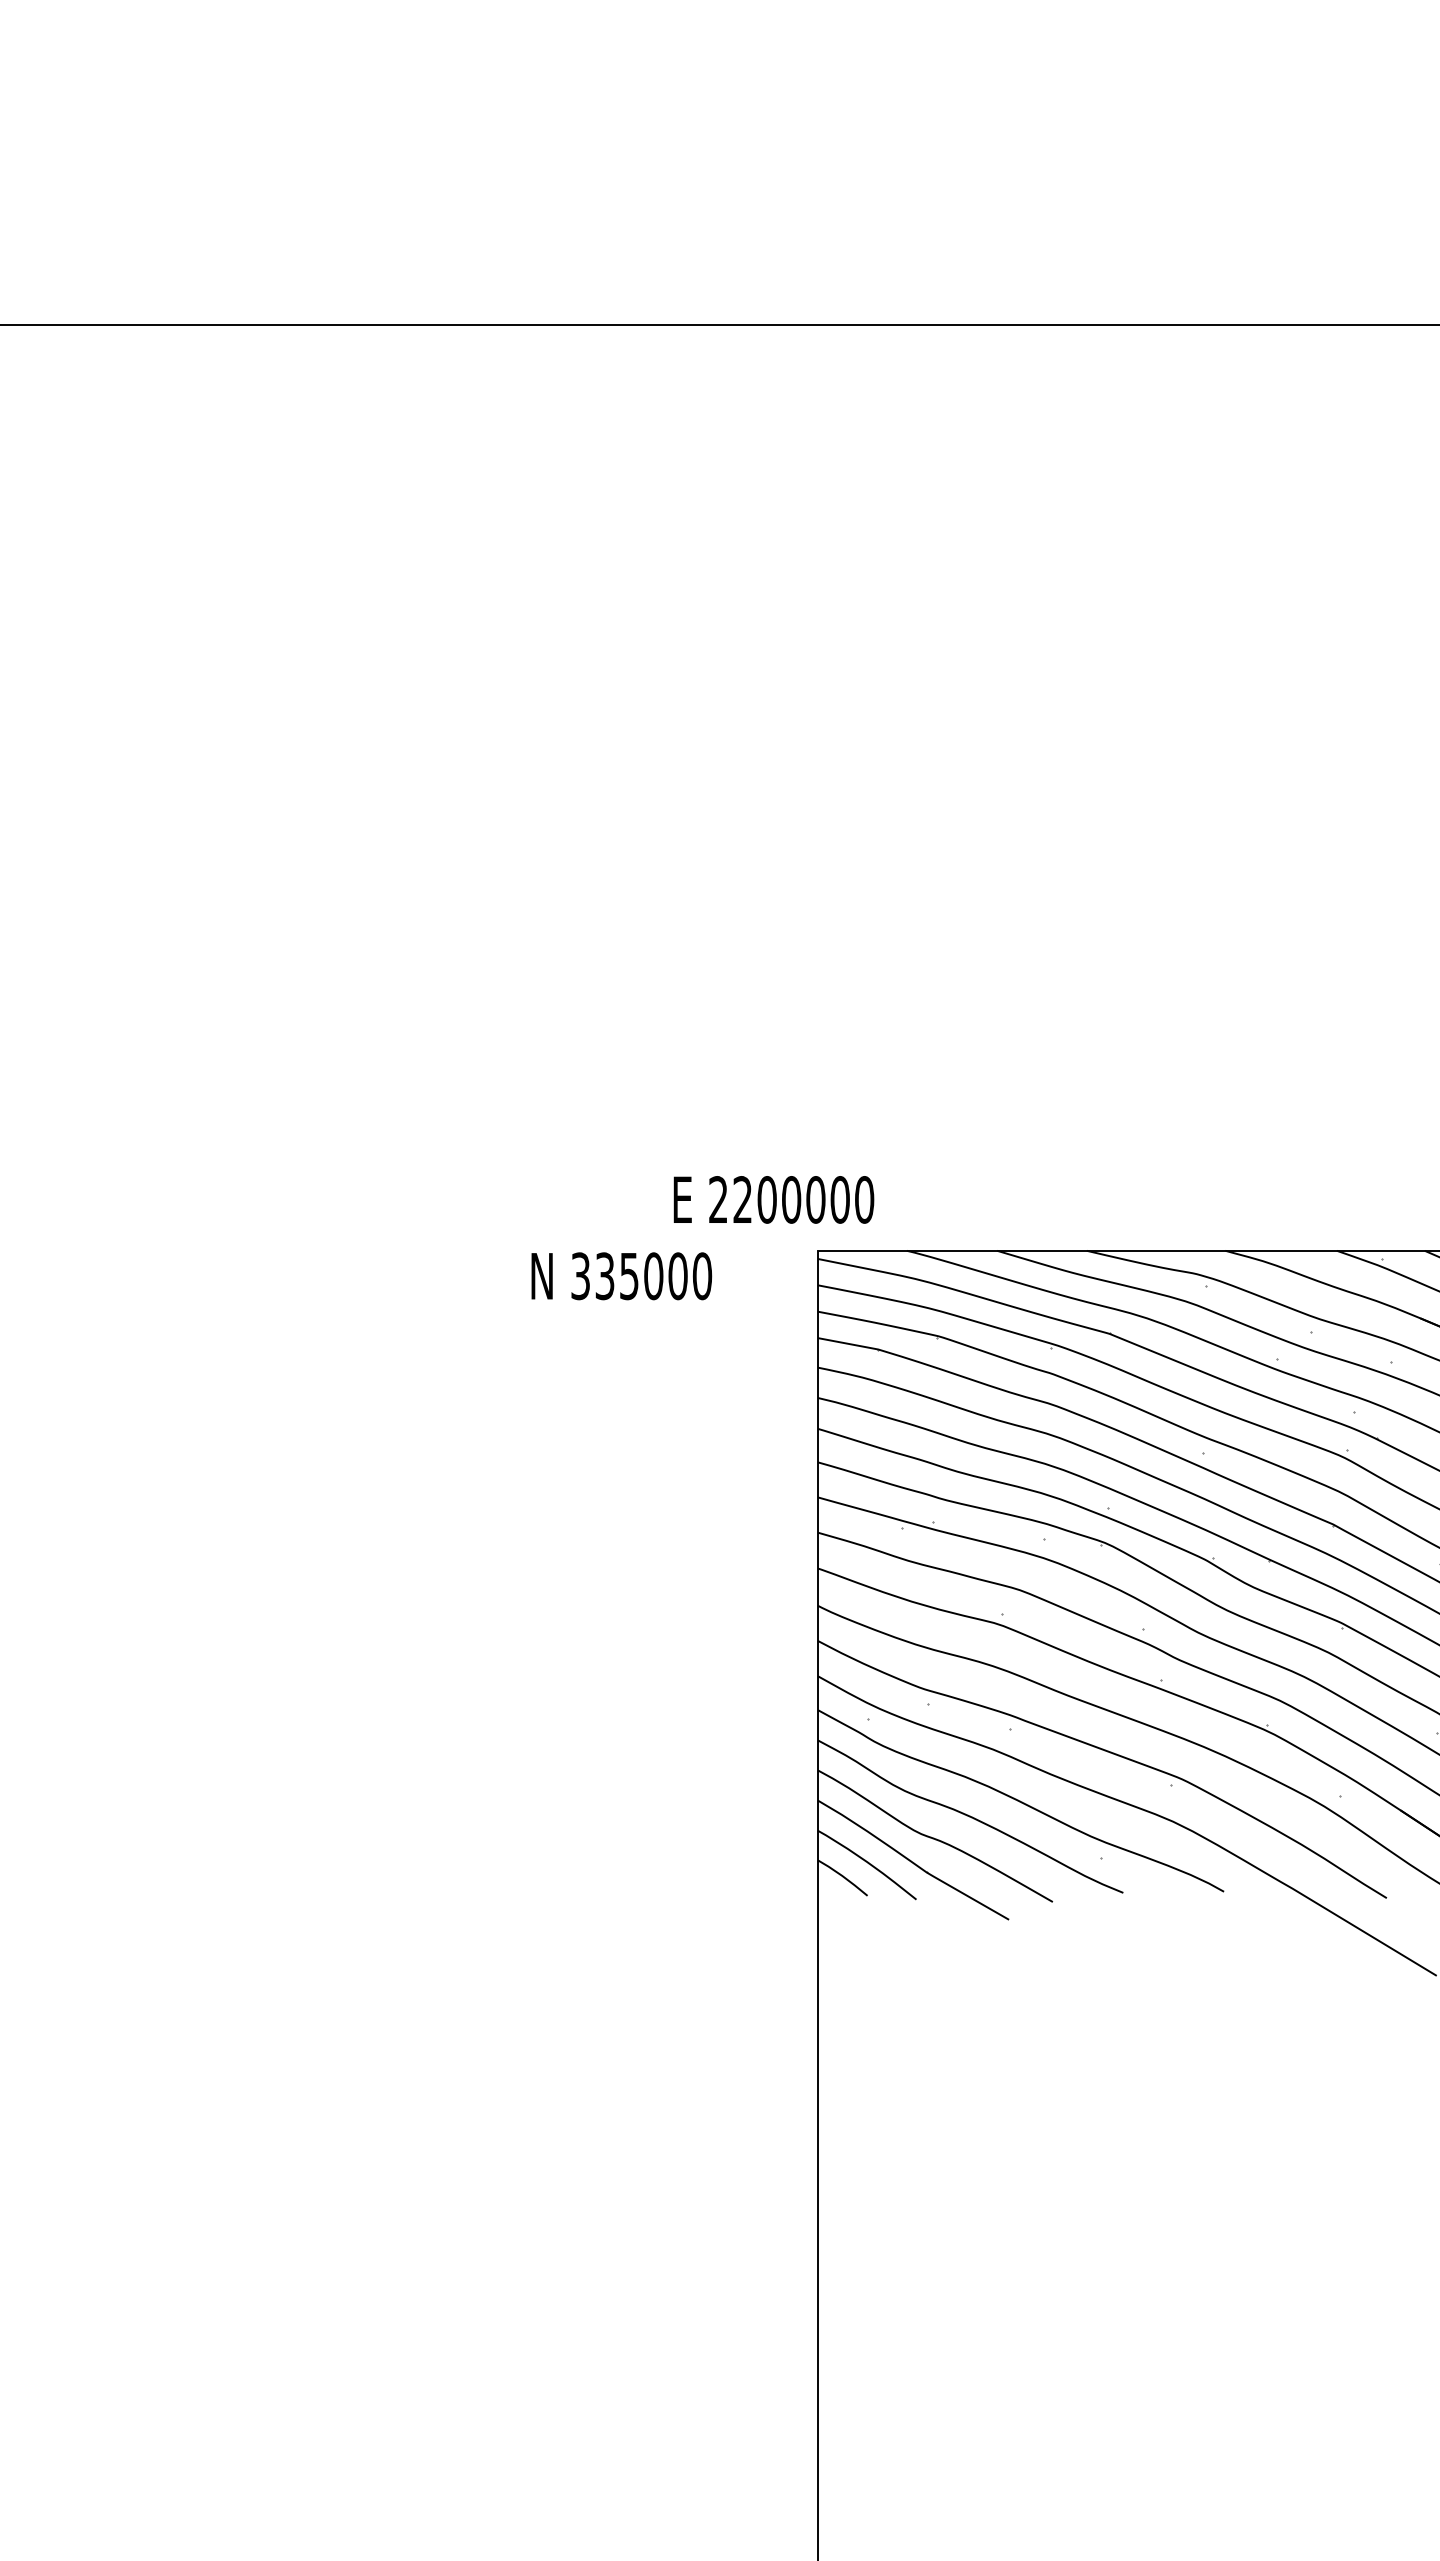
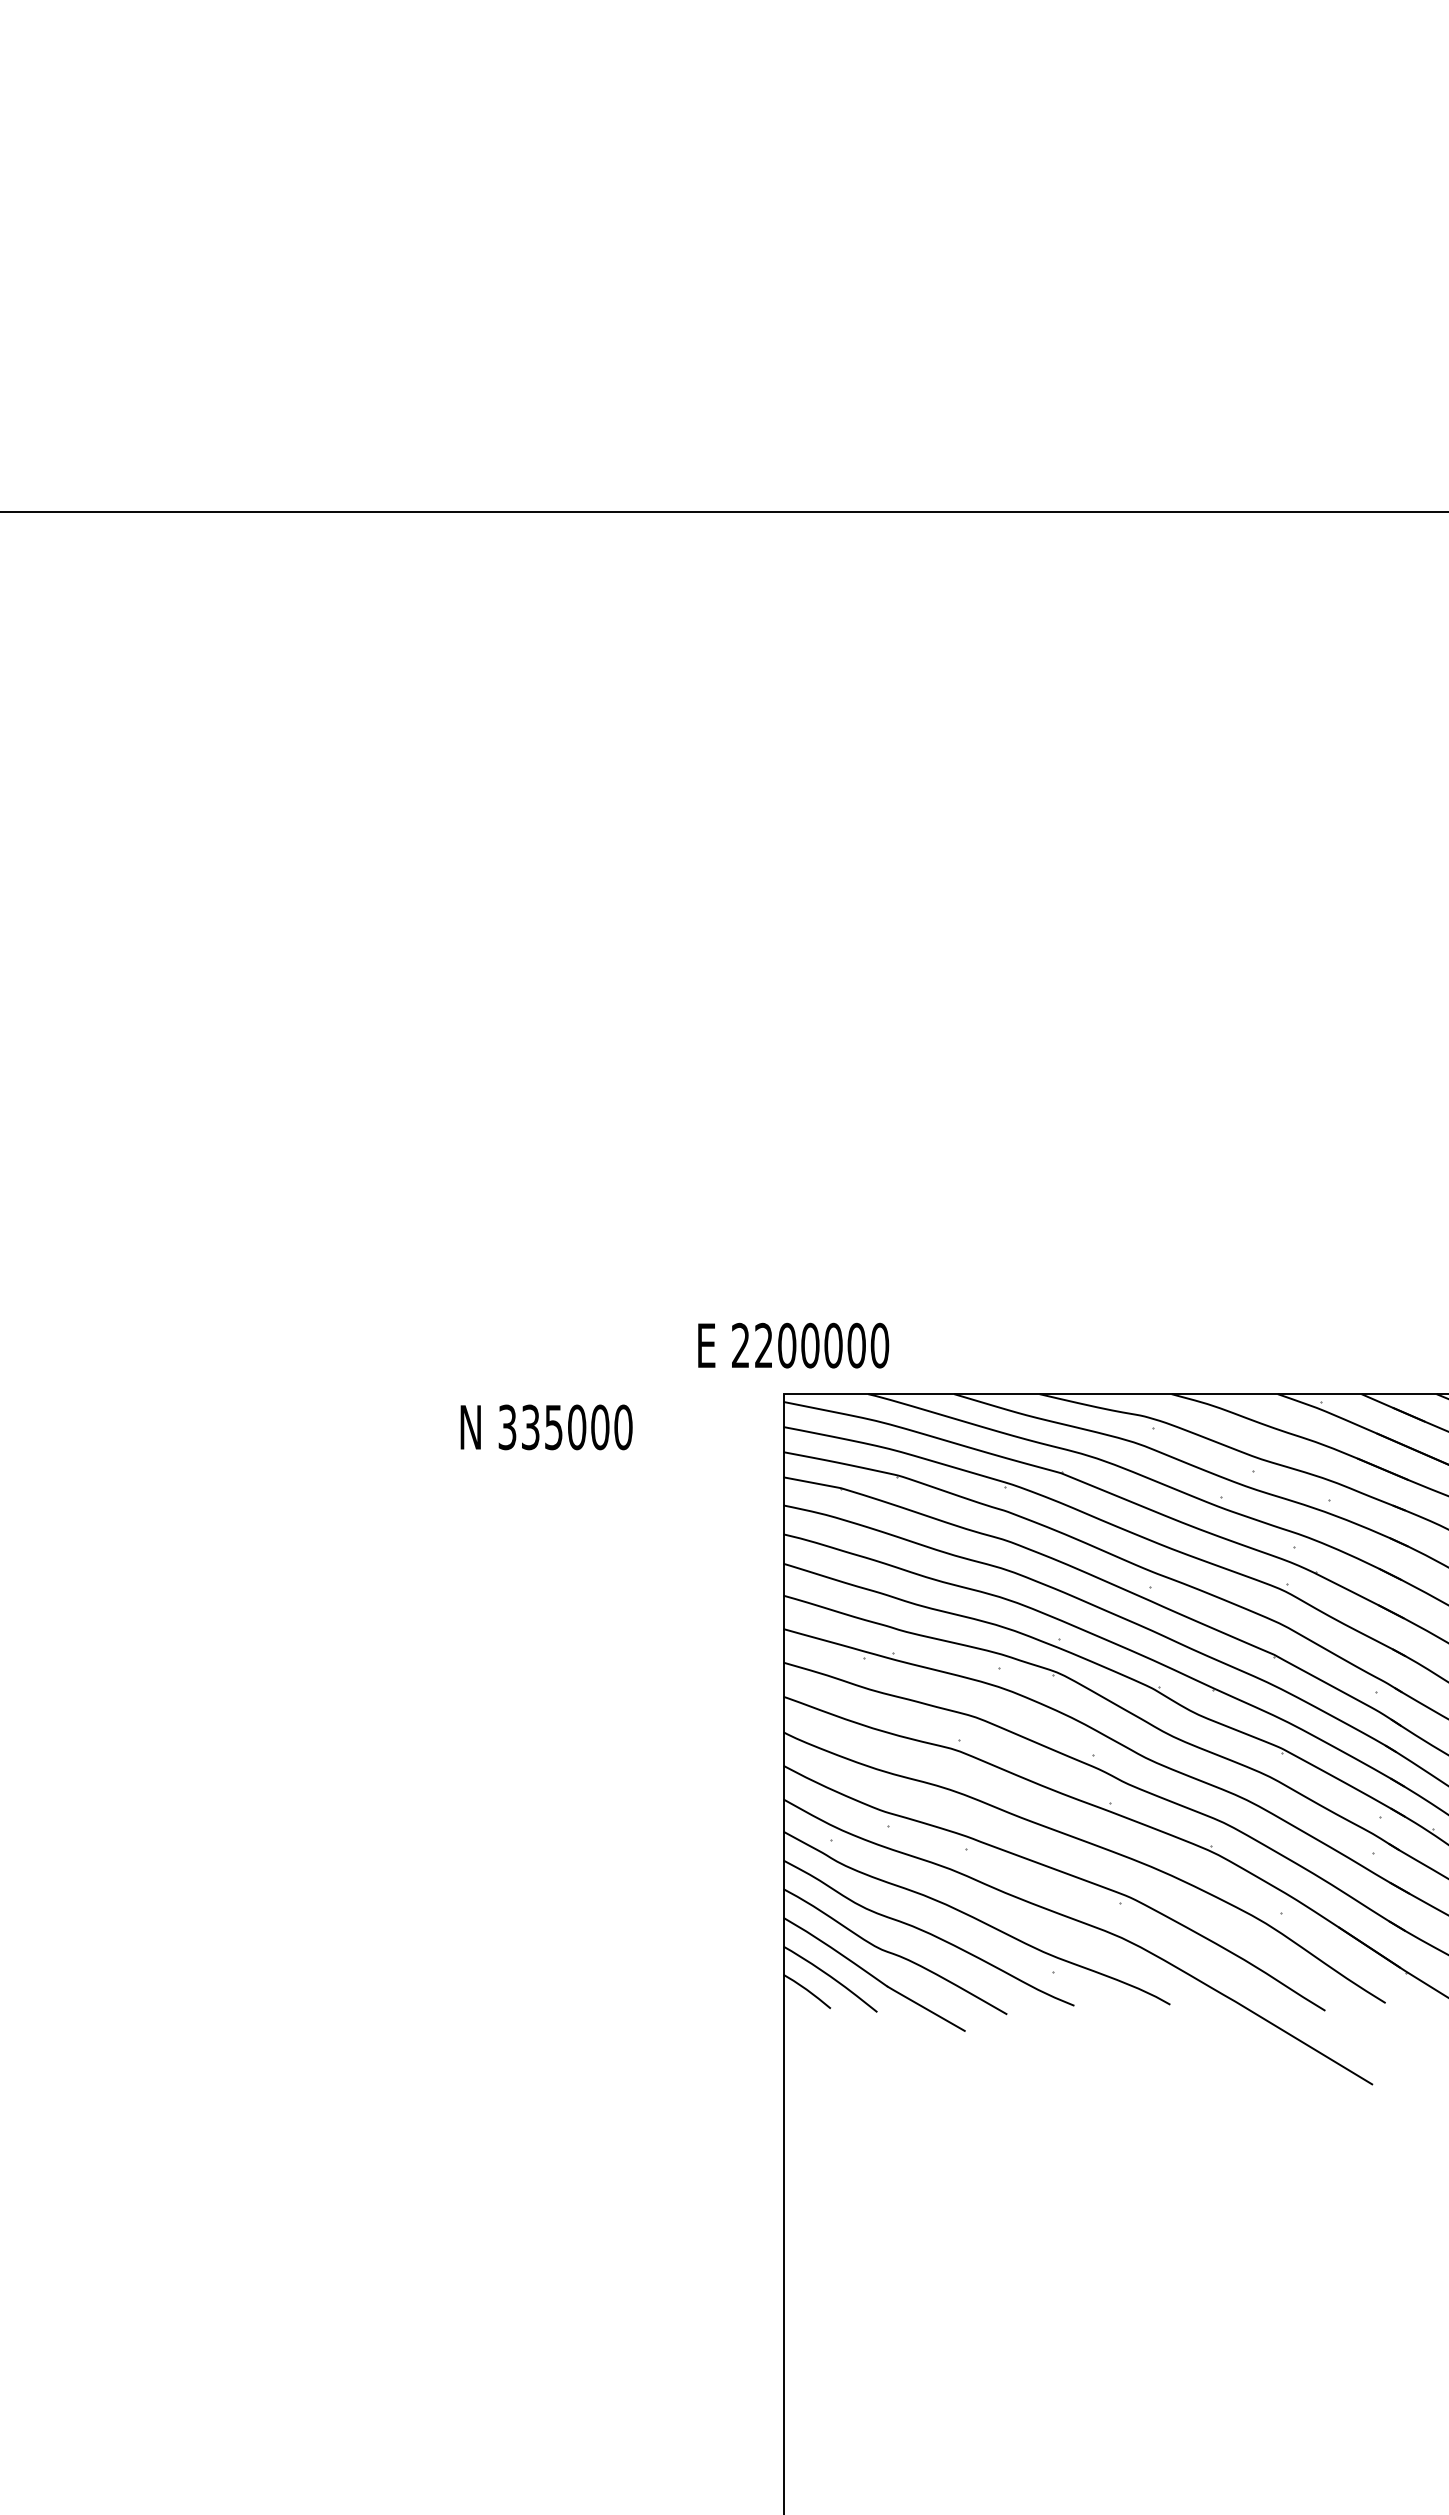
text: (773, 1199) -> (793, 1345), moved
text: (621, 1276) -> (546, 1427), moved

